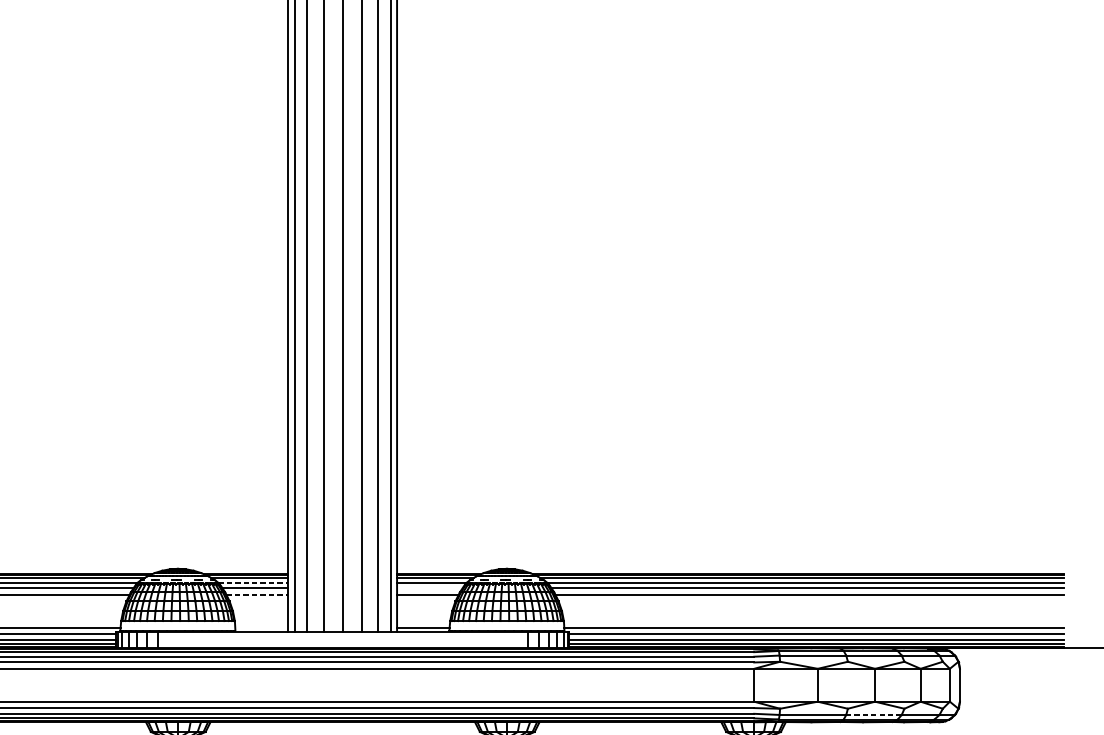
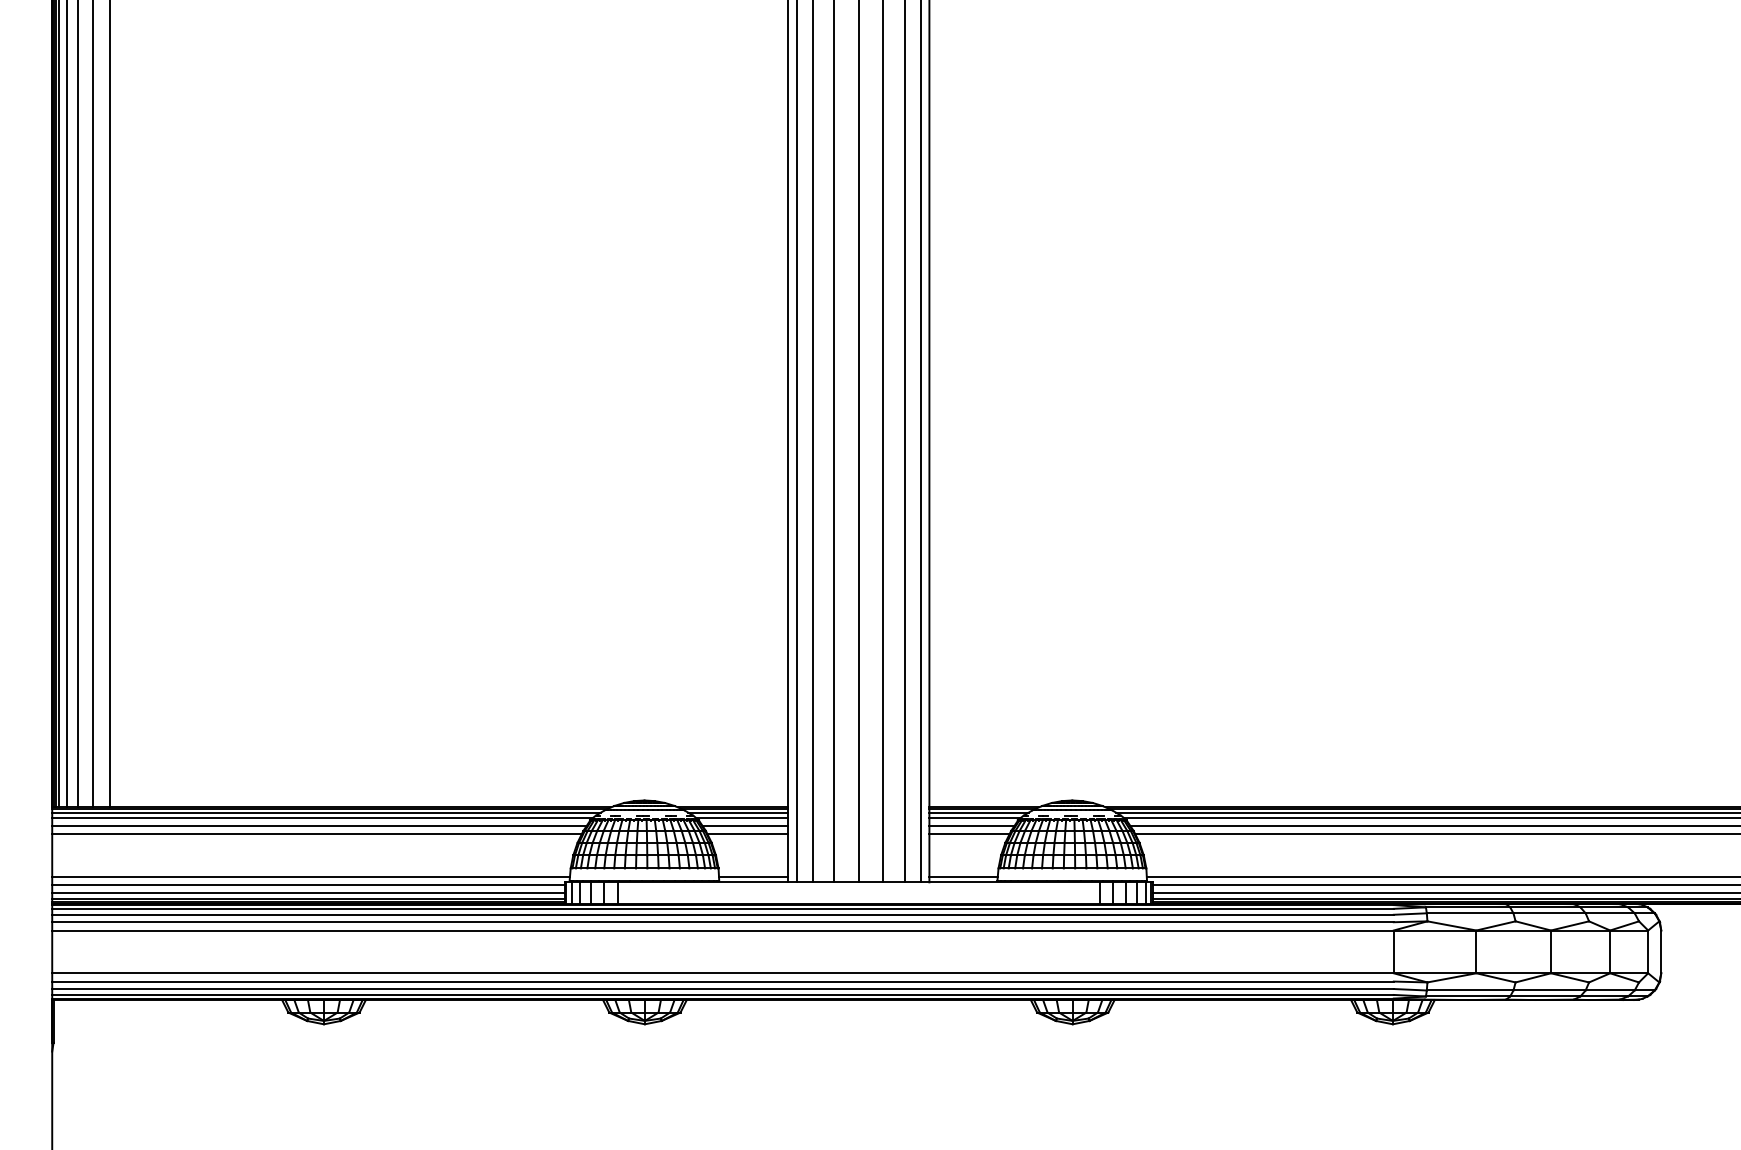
line: (253, 582) -> (742, 818), dashed -> solid
line: (429, 588) -> (971, 825), added
line: (257, 594) -> (748, 834), dashed -> solid
line: (261, 628) -> (753, 877), added
line: (873, 714) -> (1549, 990), dashed -> solid

